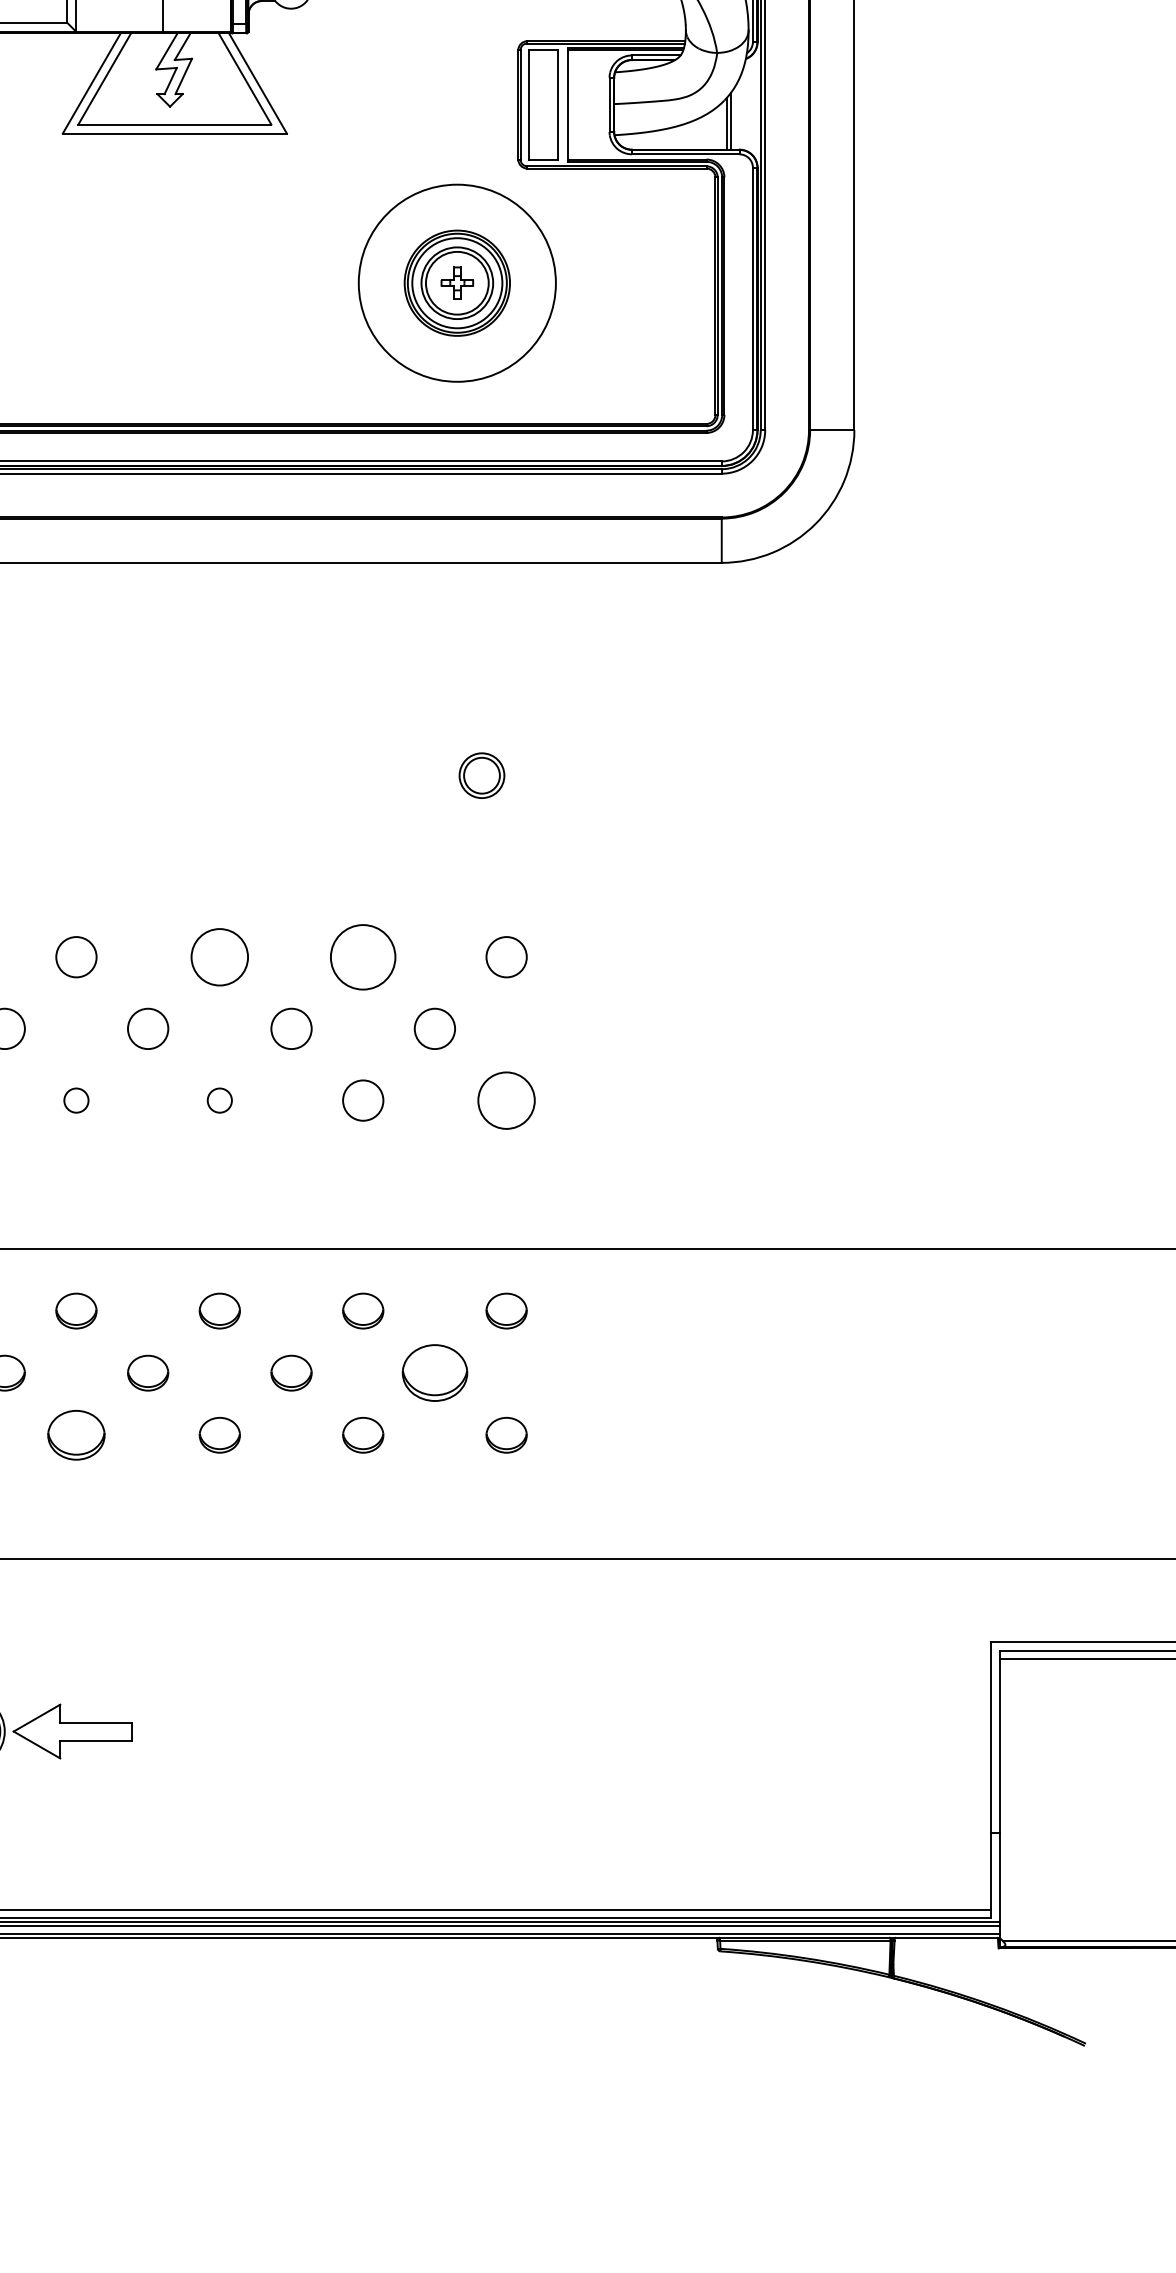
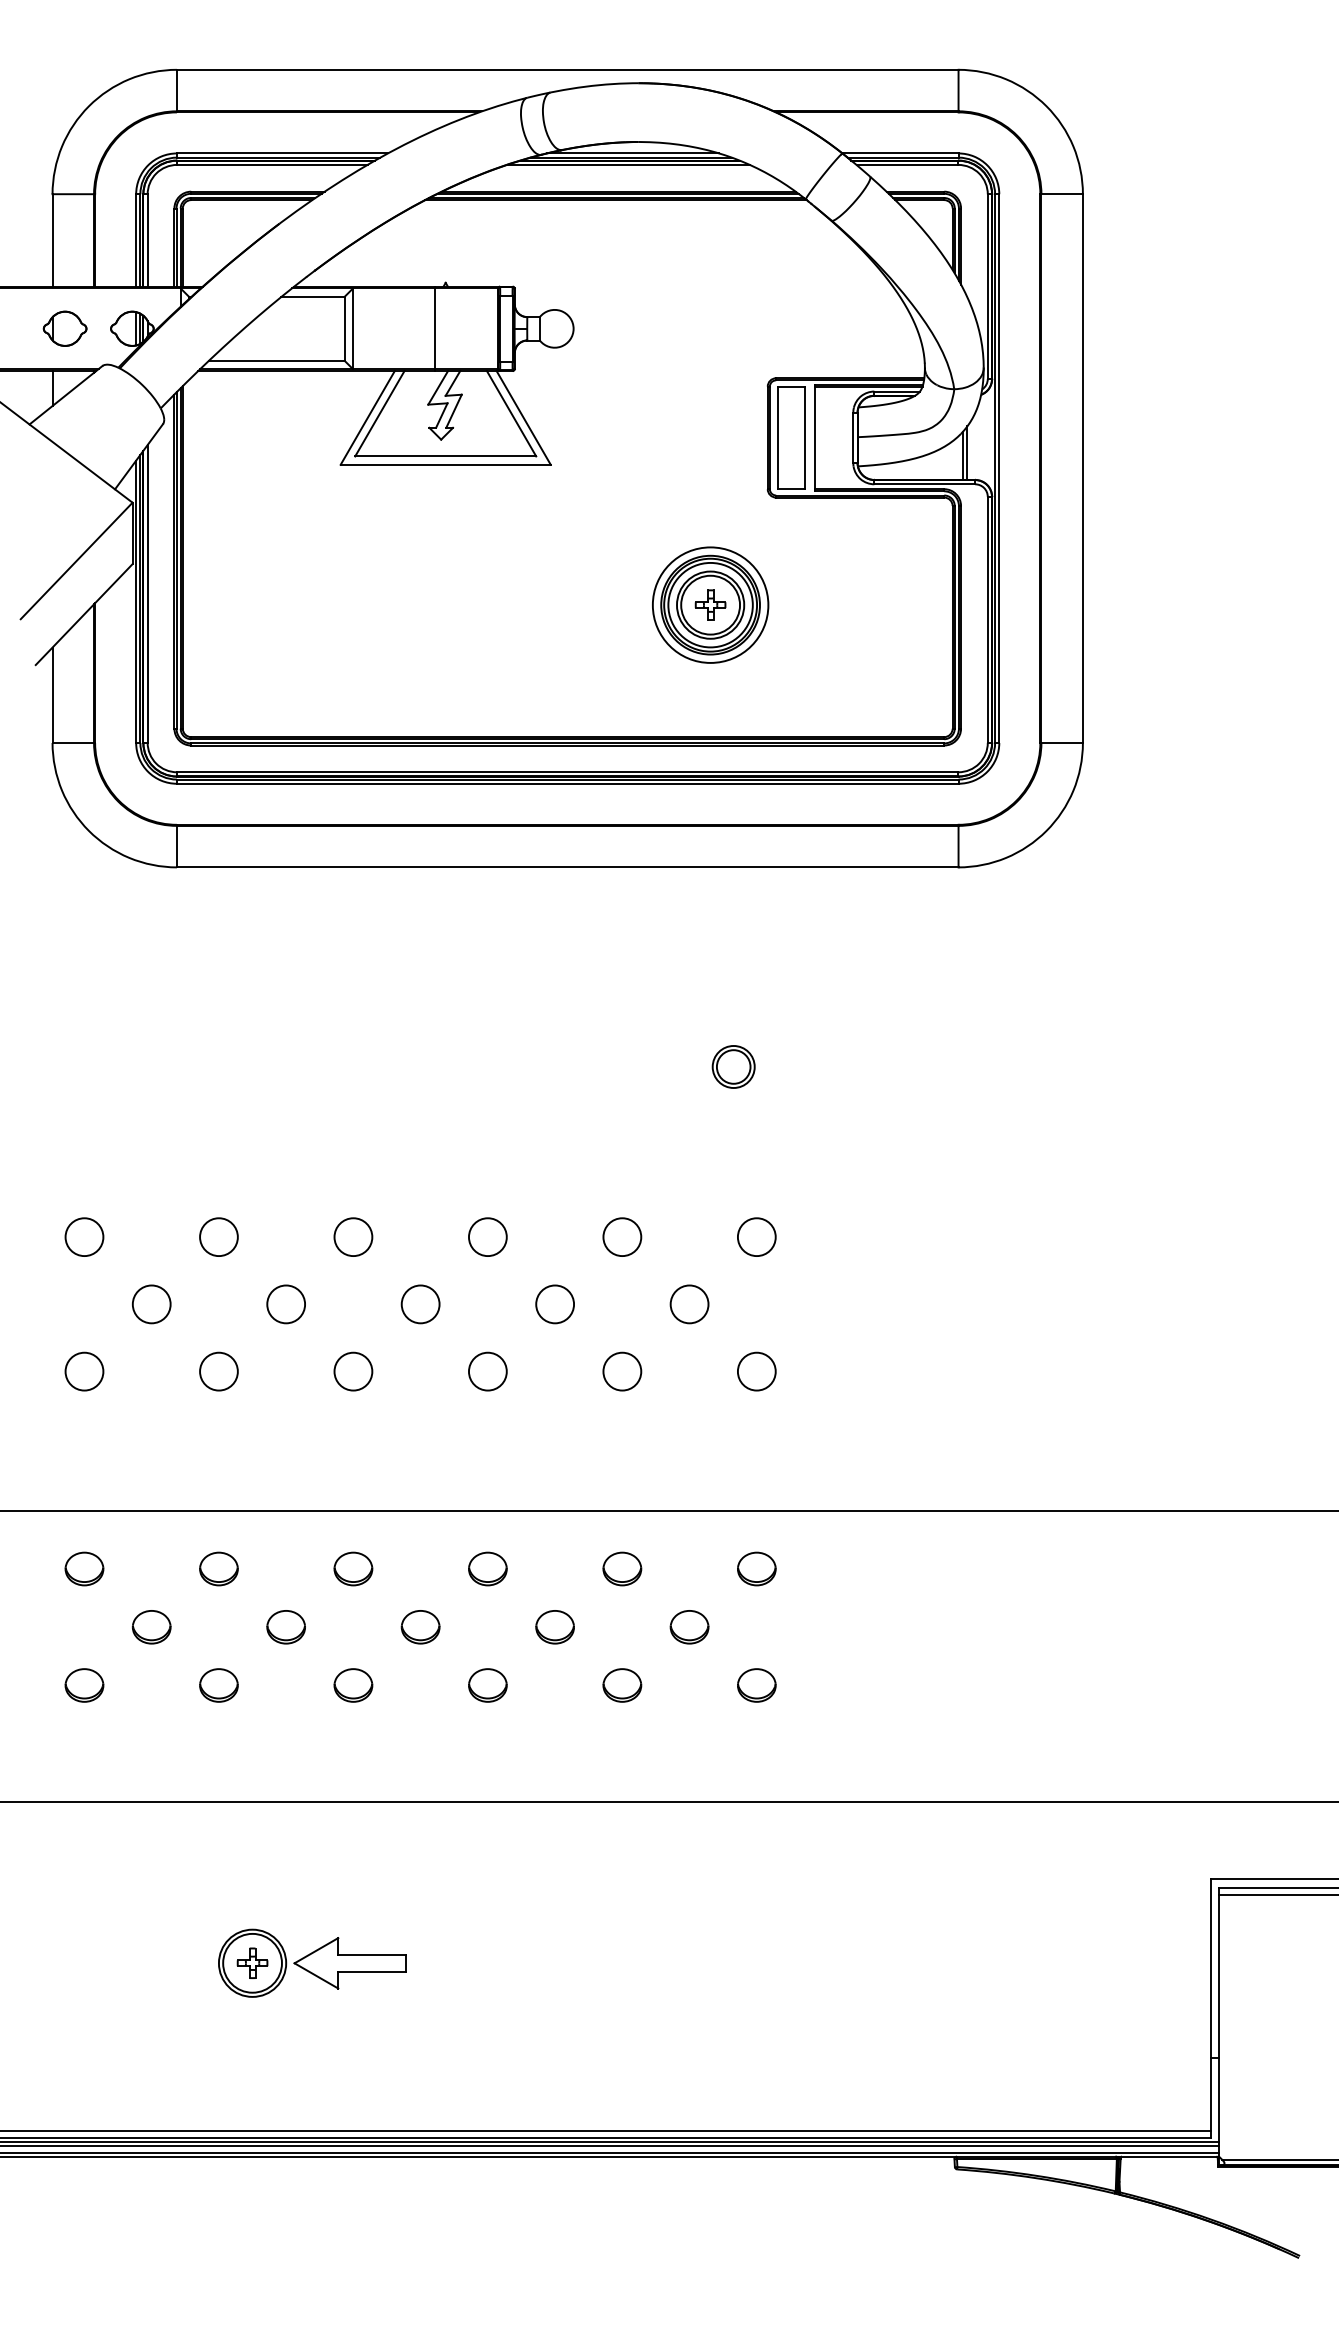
circle: (457, 282) -> (710, 604), size x0.62
circle: (219, 956) -> (487, 1236), size x0.71
circle: (363, 956) -> (622, 1236), size x0.62
circle: (76, 1100) -> (353, 1371), size x1.67
circle: (219, 1100) -> (487, 1371), size x1.67
circle: (506, 1100) -> (756, 1371), size x0.71
part: (434, 1373) -> (689, 1627), size x0.62
part: (76, 1435) -> (353, 1685), size x0.71

